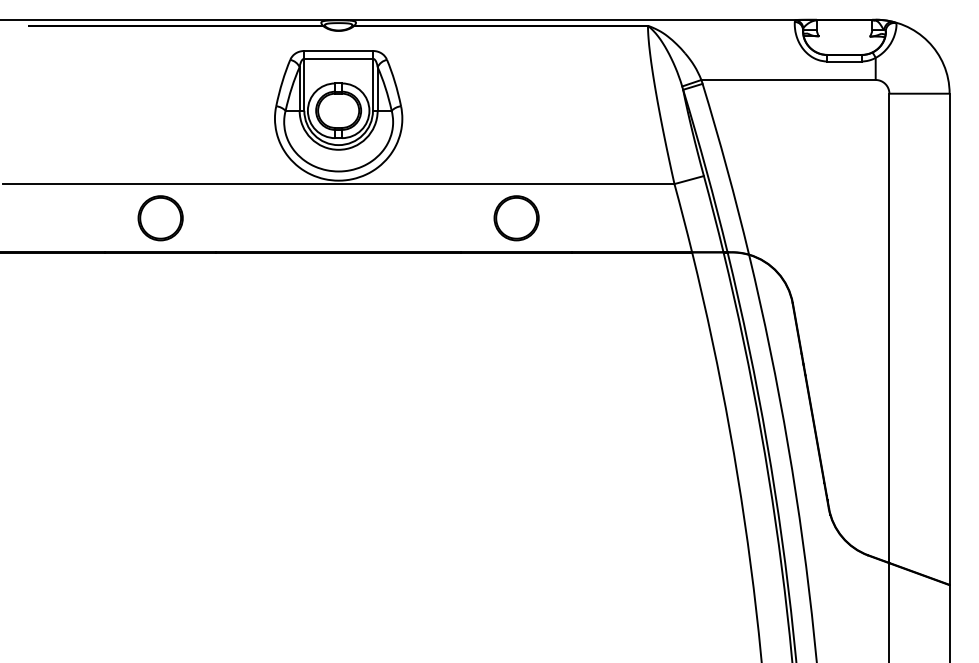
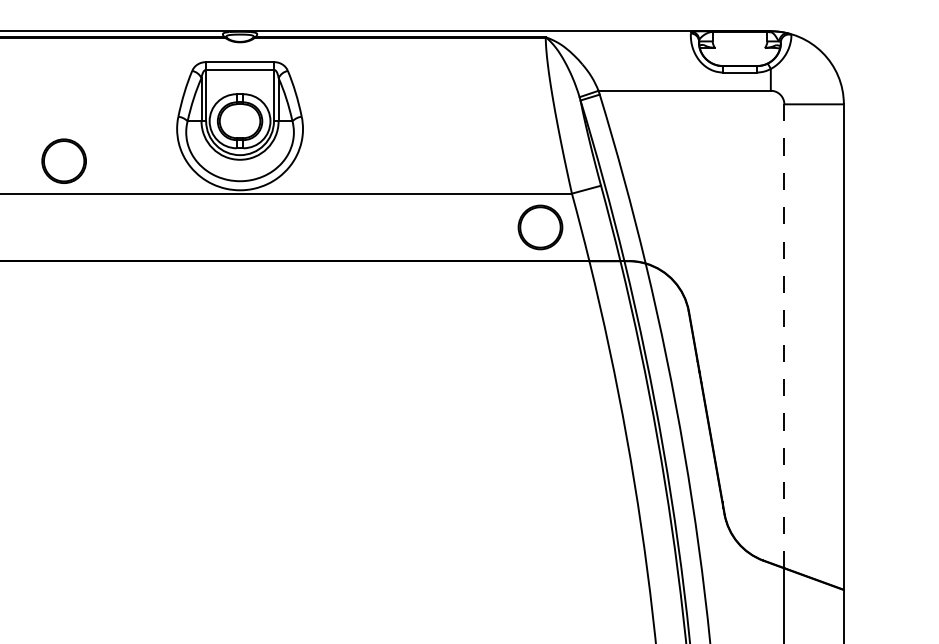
part: (160, 218) -> (63, 161), moved
part: (516, 218) -> (540, 227), moved
line: (889, 328) -> (784, 336), solid -> dashed

